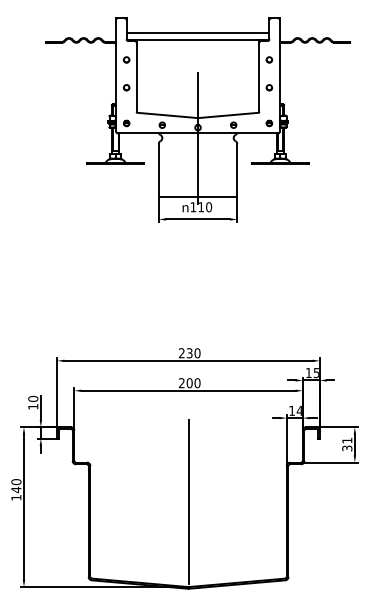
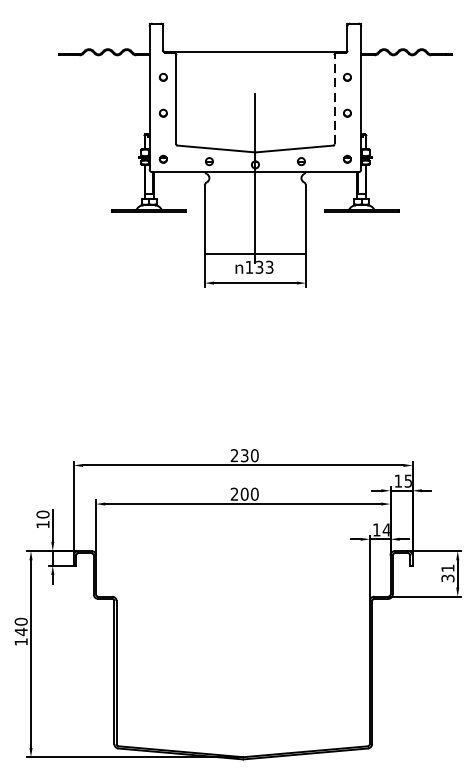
line: (197, 33) -> (254, 43), removed
line: (259, 76) -> (334, 98), solid -> dashed
text: (205, 207) -> (265, 267), 110 -> 133
line: (188, 501) -> (243, 646), removed

